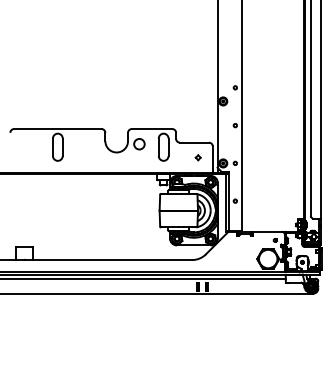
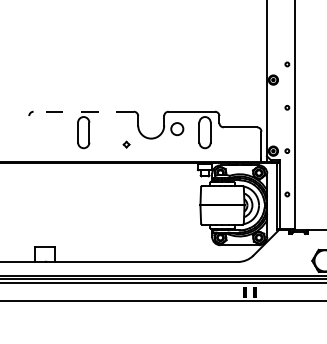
line: (57, 129) -> (83, 112), solid -> dashed
part: (197, 157) -> (125, 144), moved

